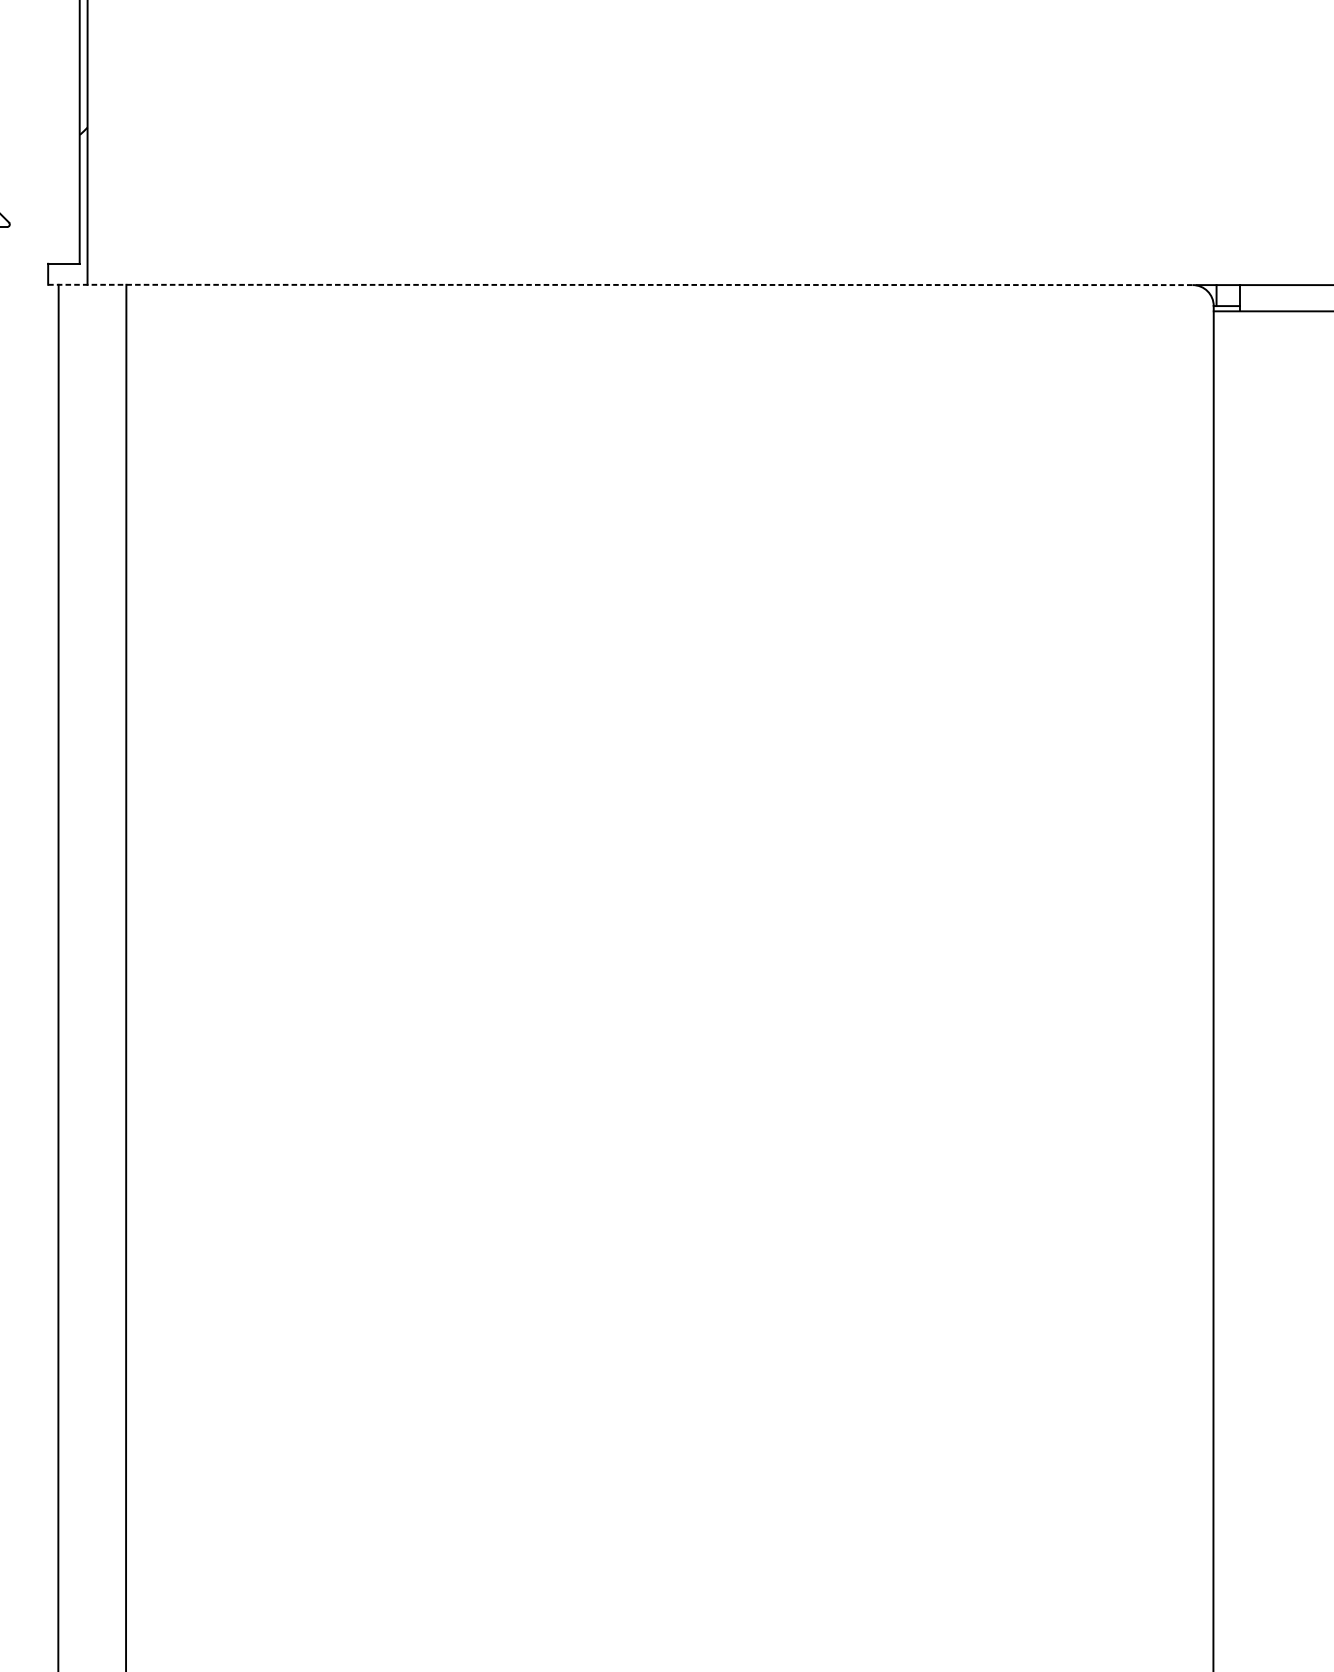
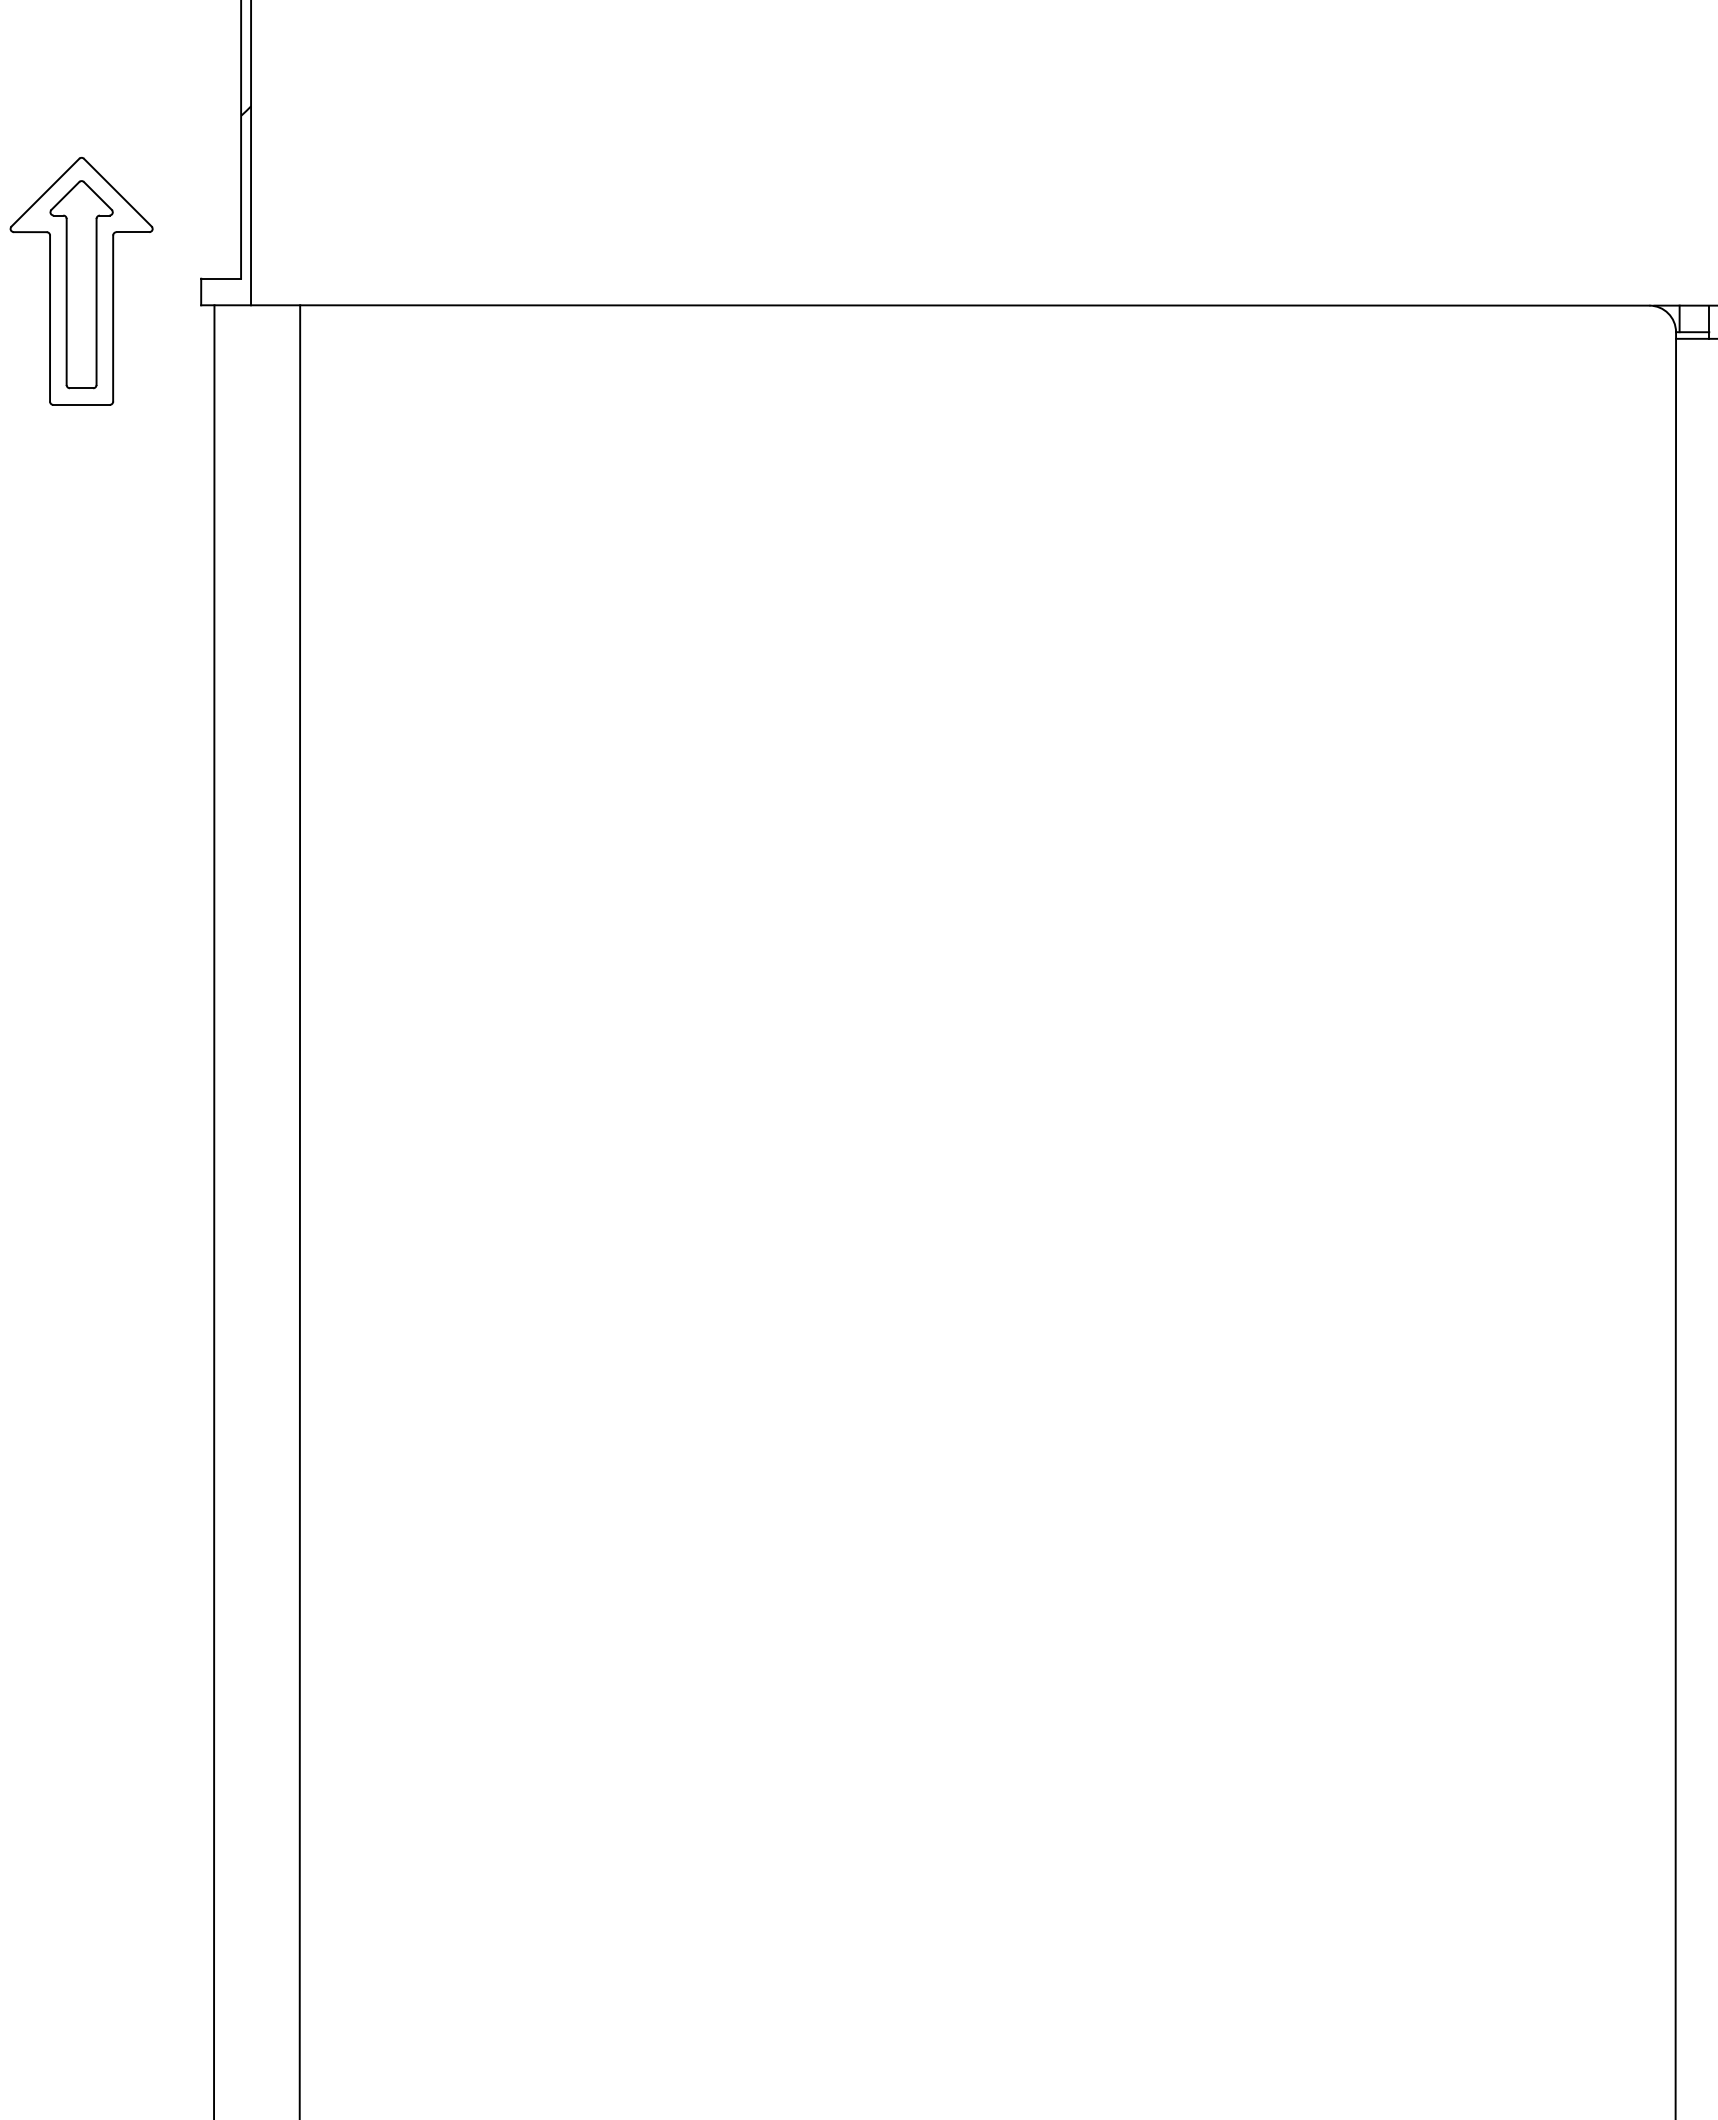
line: (620, 284) -> (925, 305), dashed -> solid

